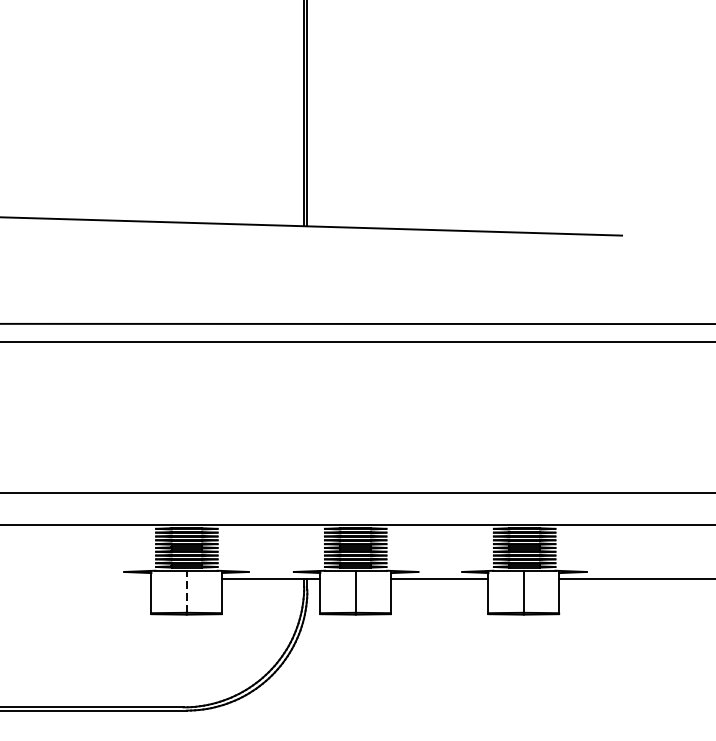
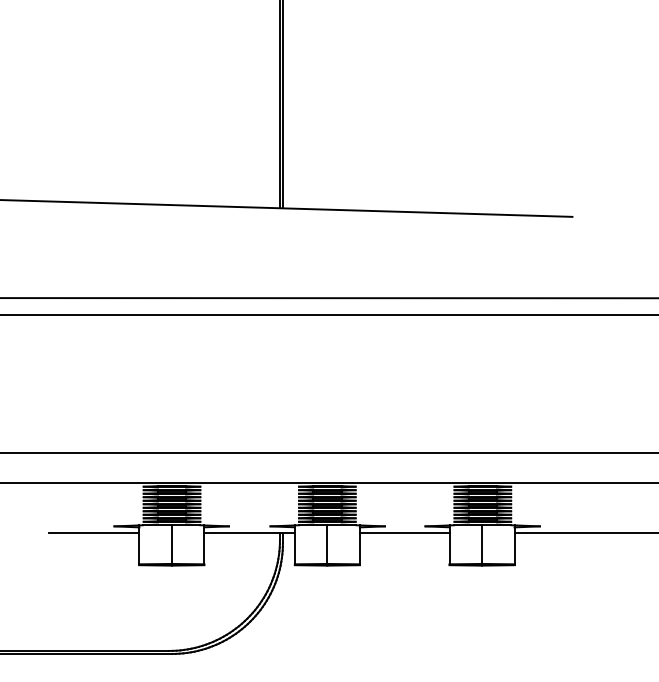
line: (102, 579) -> (94, 533), added
line: (186, 591) -> (171, 544), dashed -> solid

